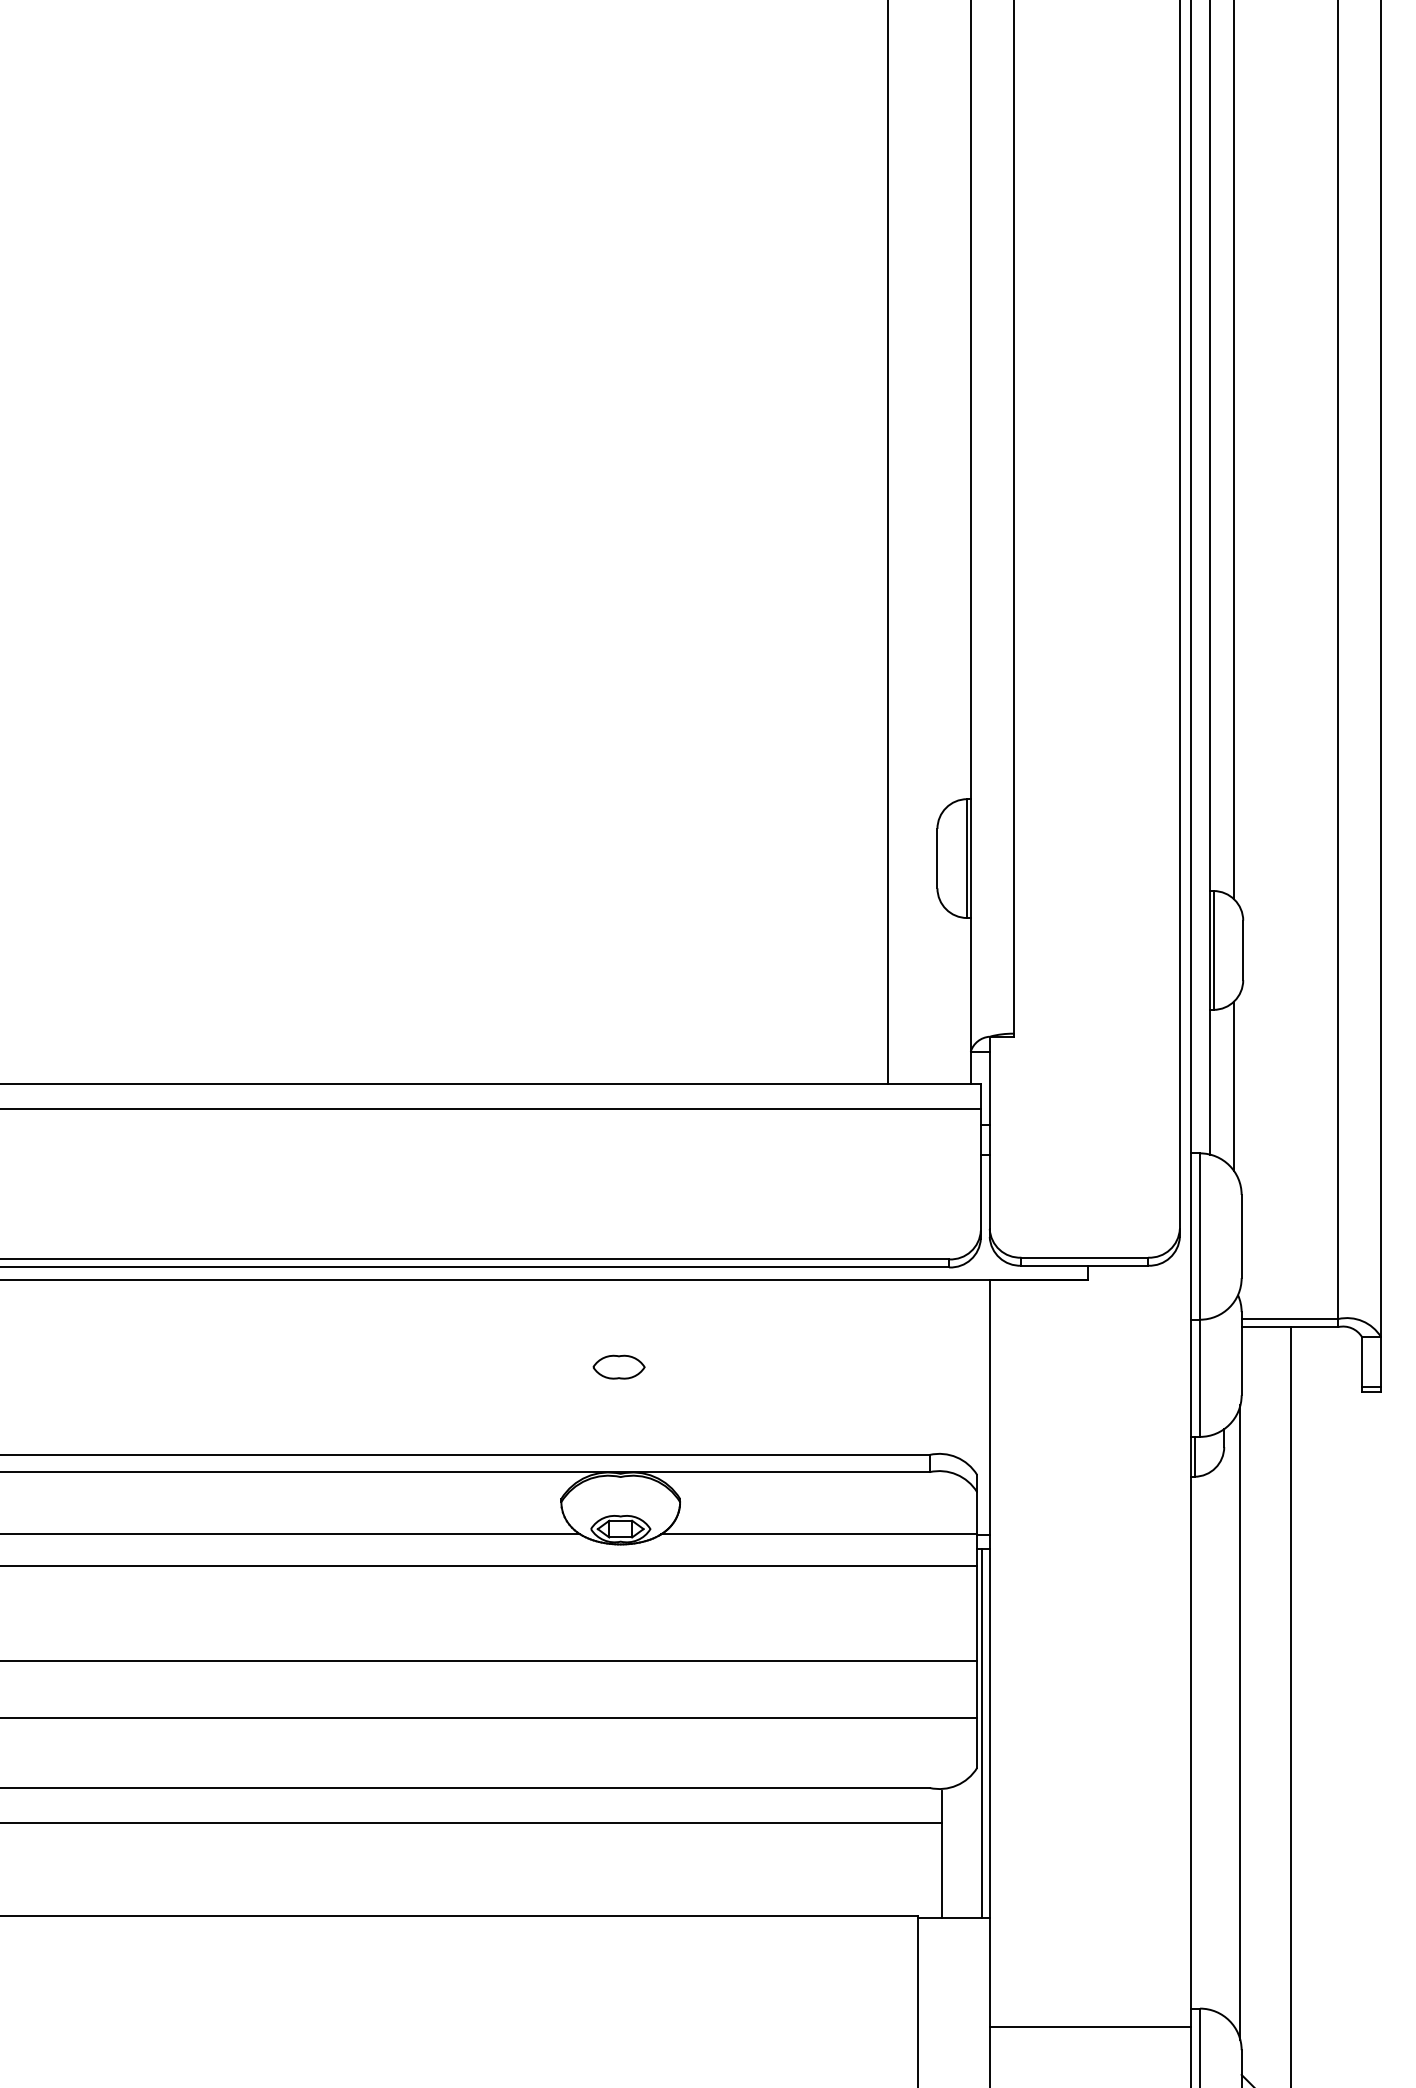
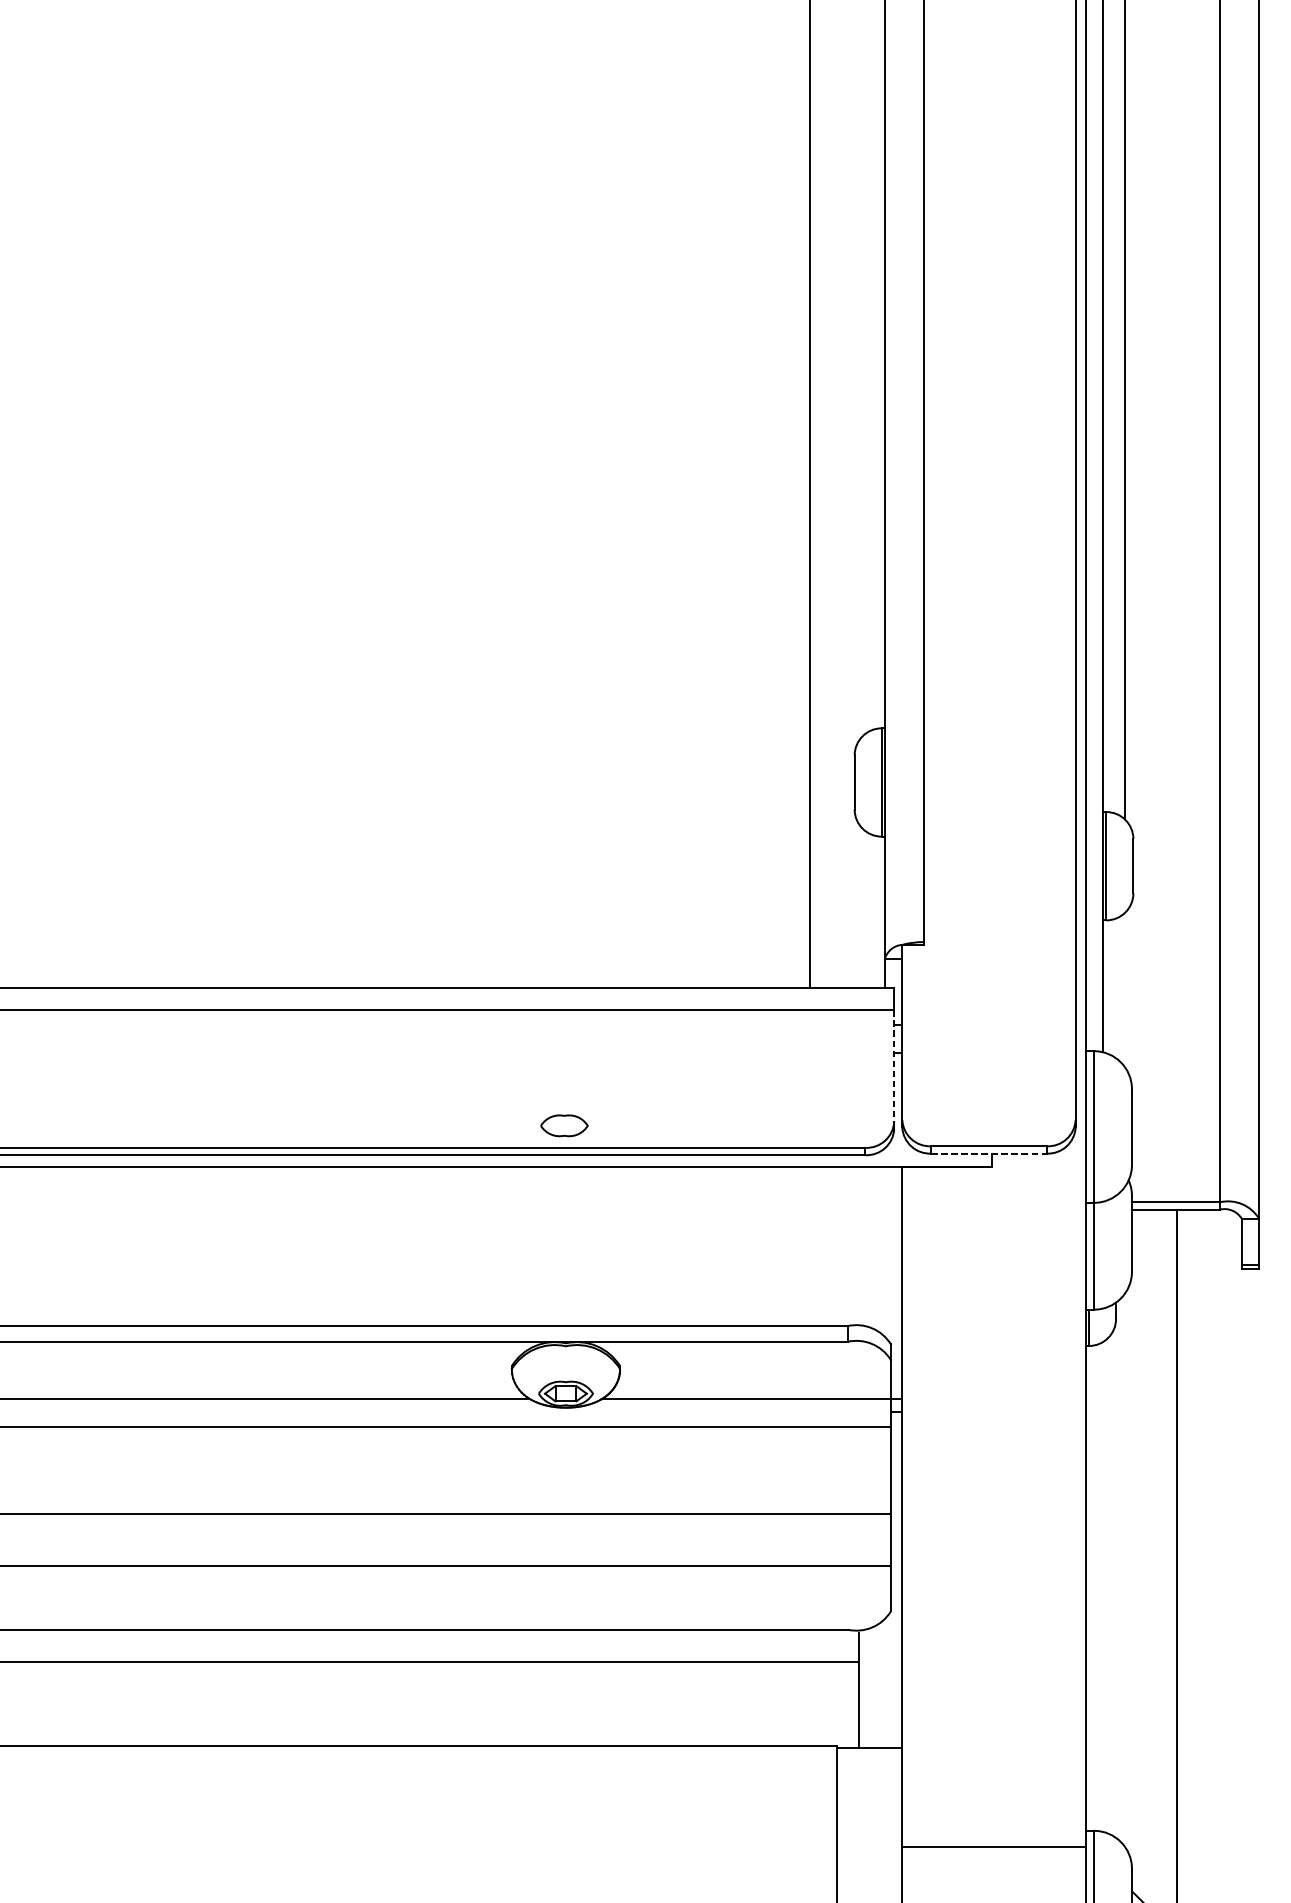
line: (1233, 1085) -> (1124, 989), removed
line: (980, 1170) -> (893, 1066), solid -> dashed
line: (1085, 1265) -> (989, 1153), solid -> dashed
part: (618, 1366) -> (563, 1125), moved
line: (1240, 1722) -> (1130, 1570), removed
line: (982, 1732) -> (895, 1579), removed

